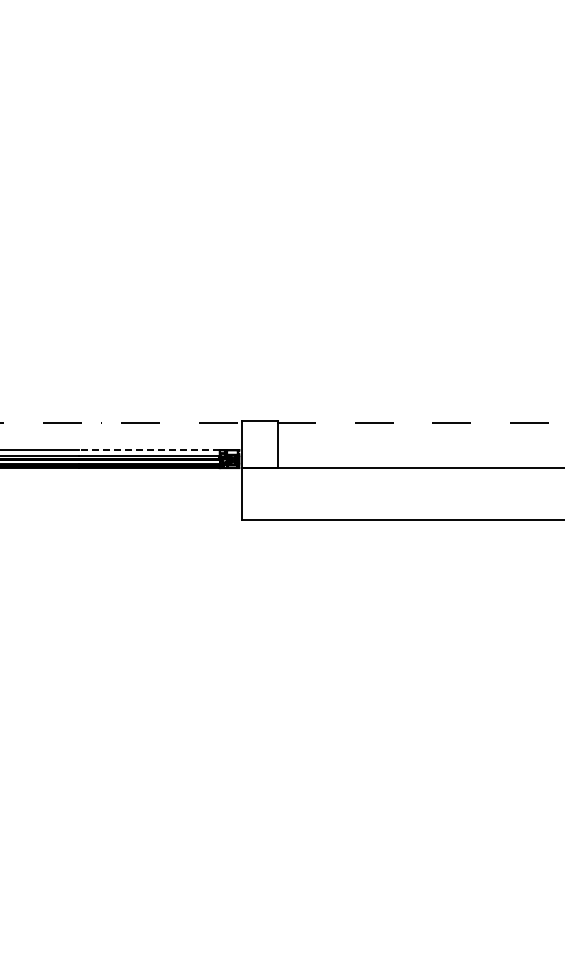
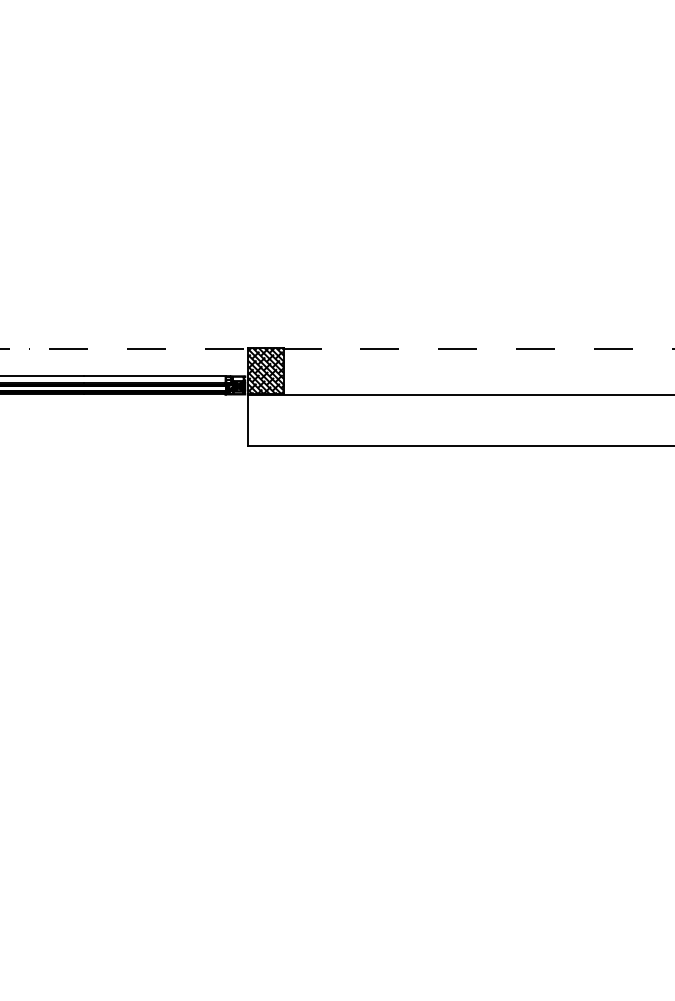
hatch: (259, 444) -> (265, 370), added
line: (149, 450) -> (155, 376), dashed -> solid

